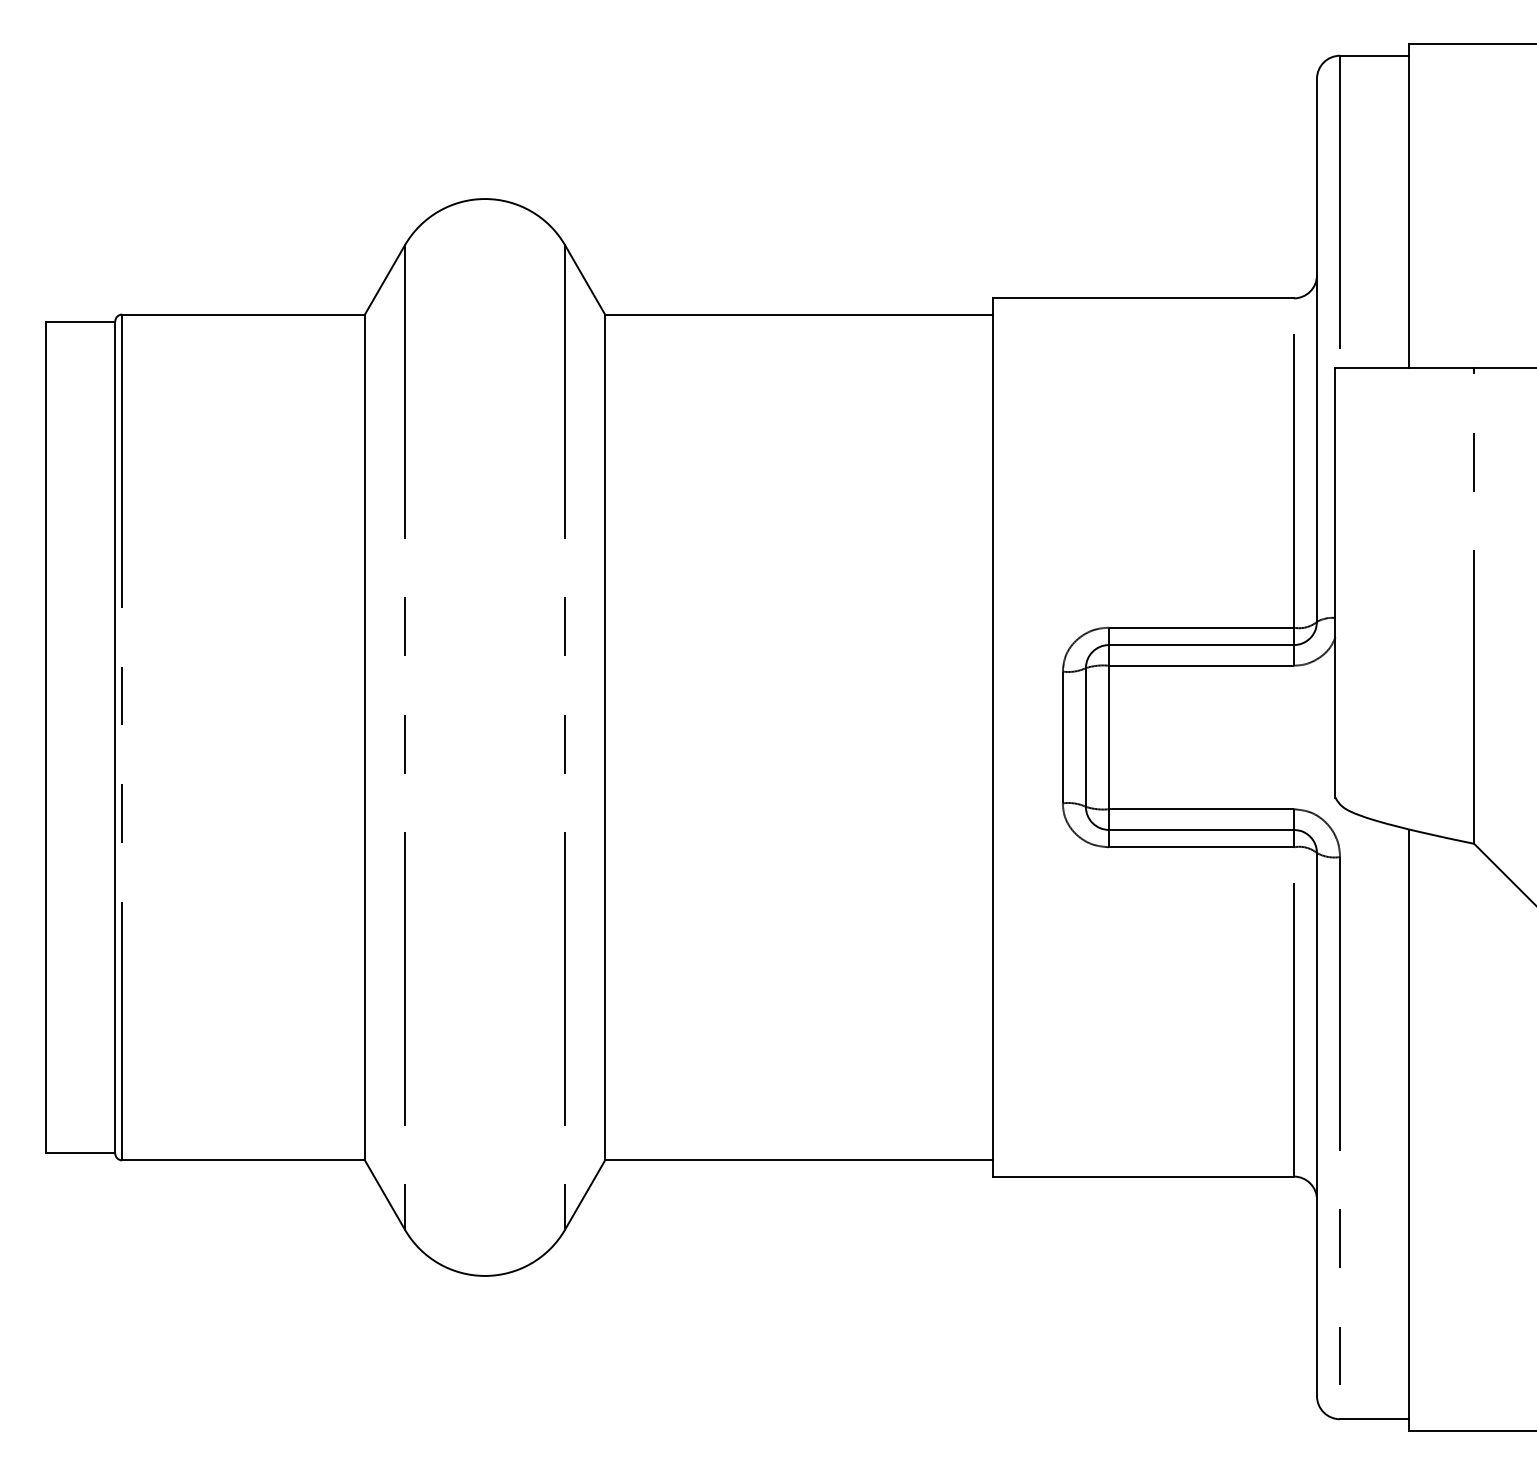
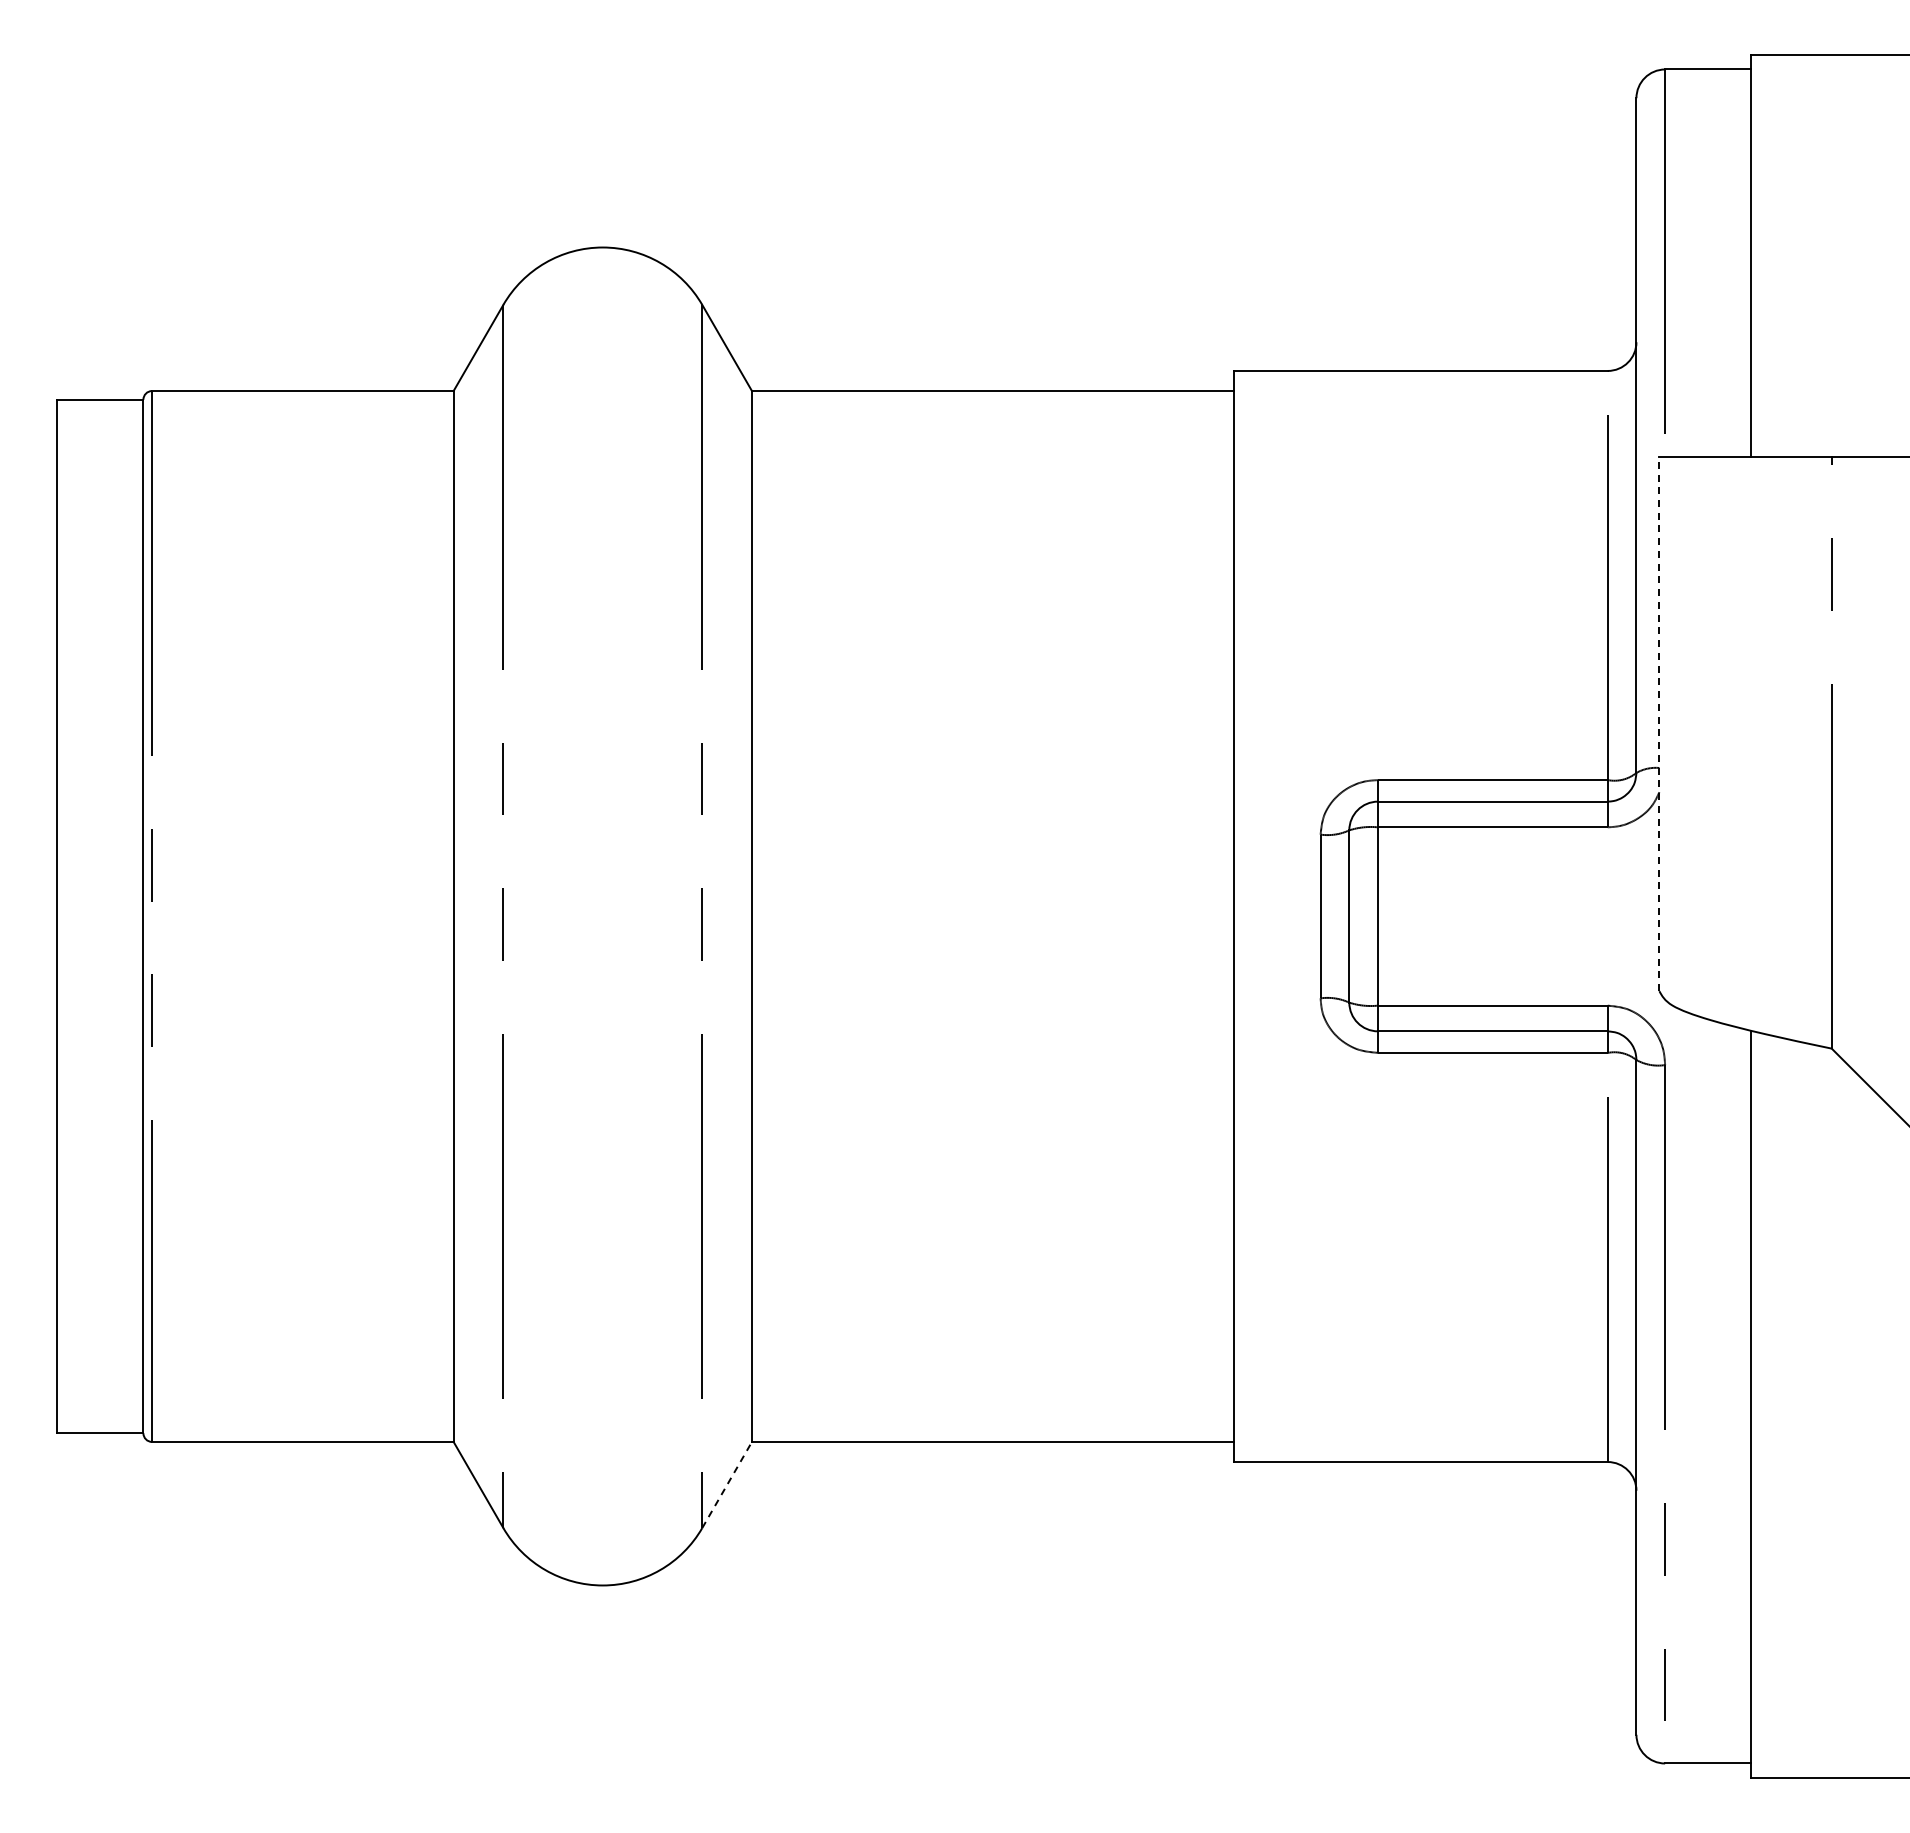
line: (1335, 582) -> (1659, 723), solid -> dashed
line: (585, 1194) -> (727, 1484), solid -> dashed

